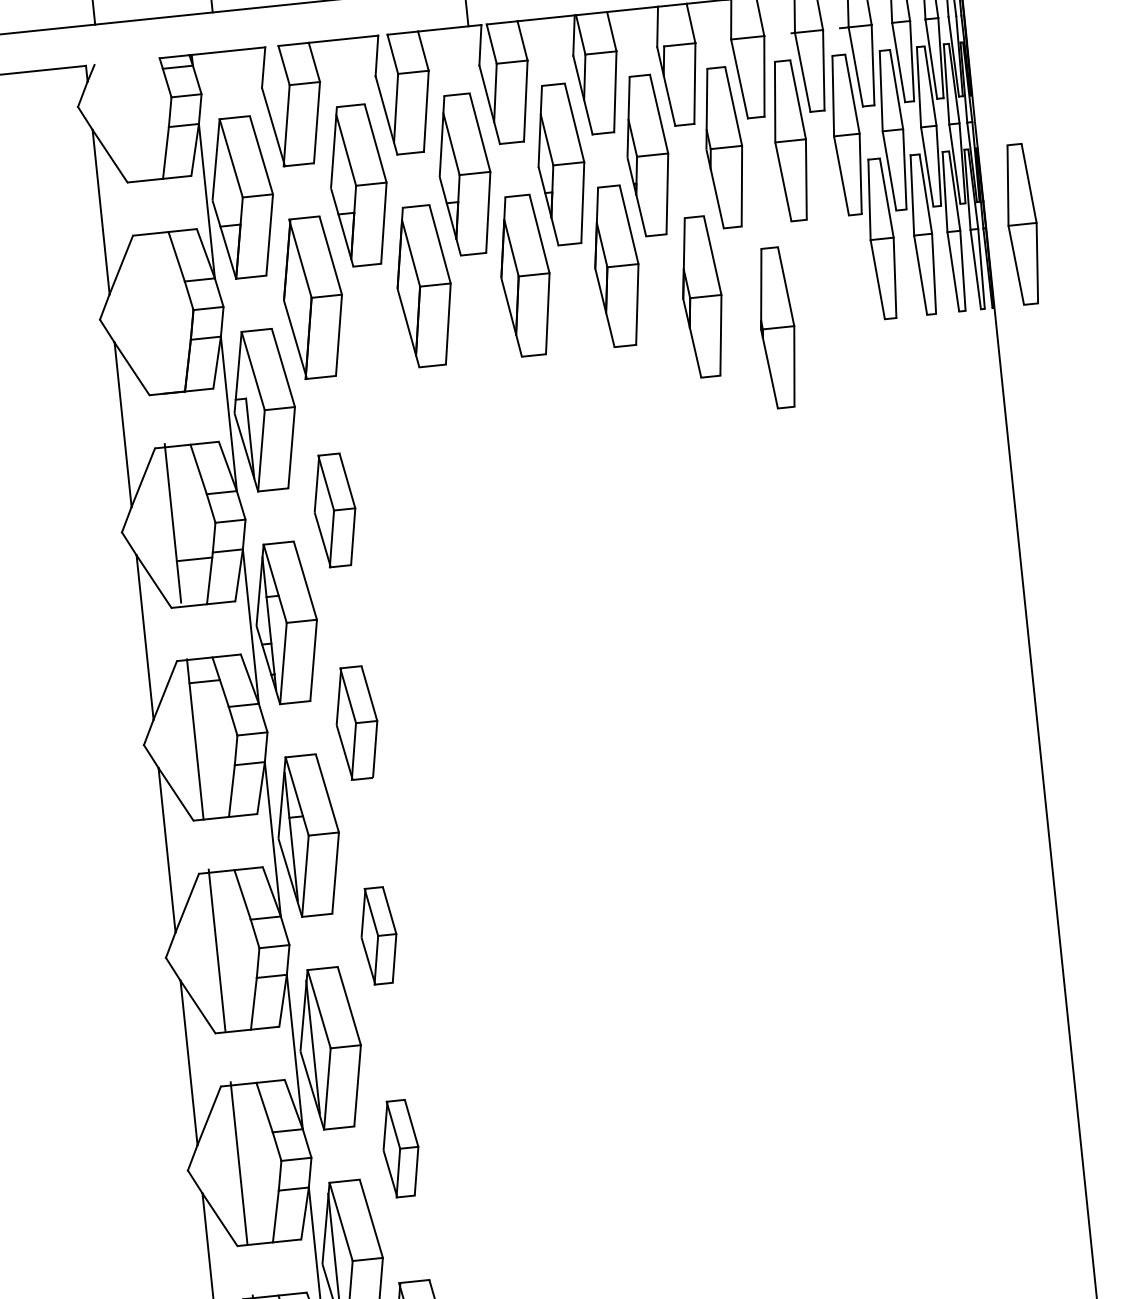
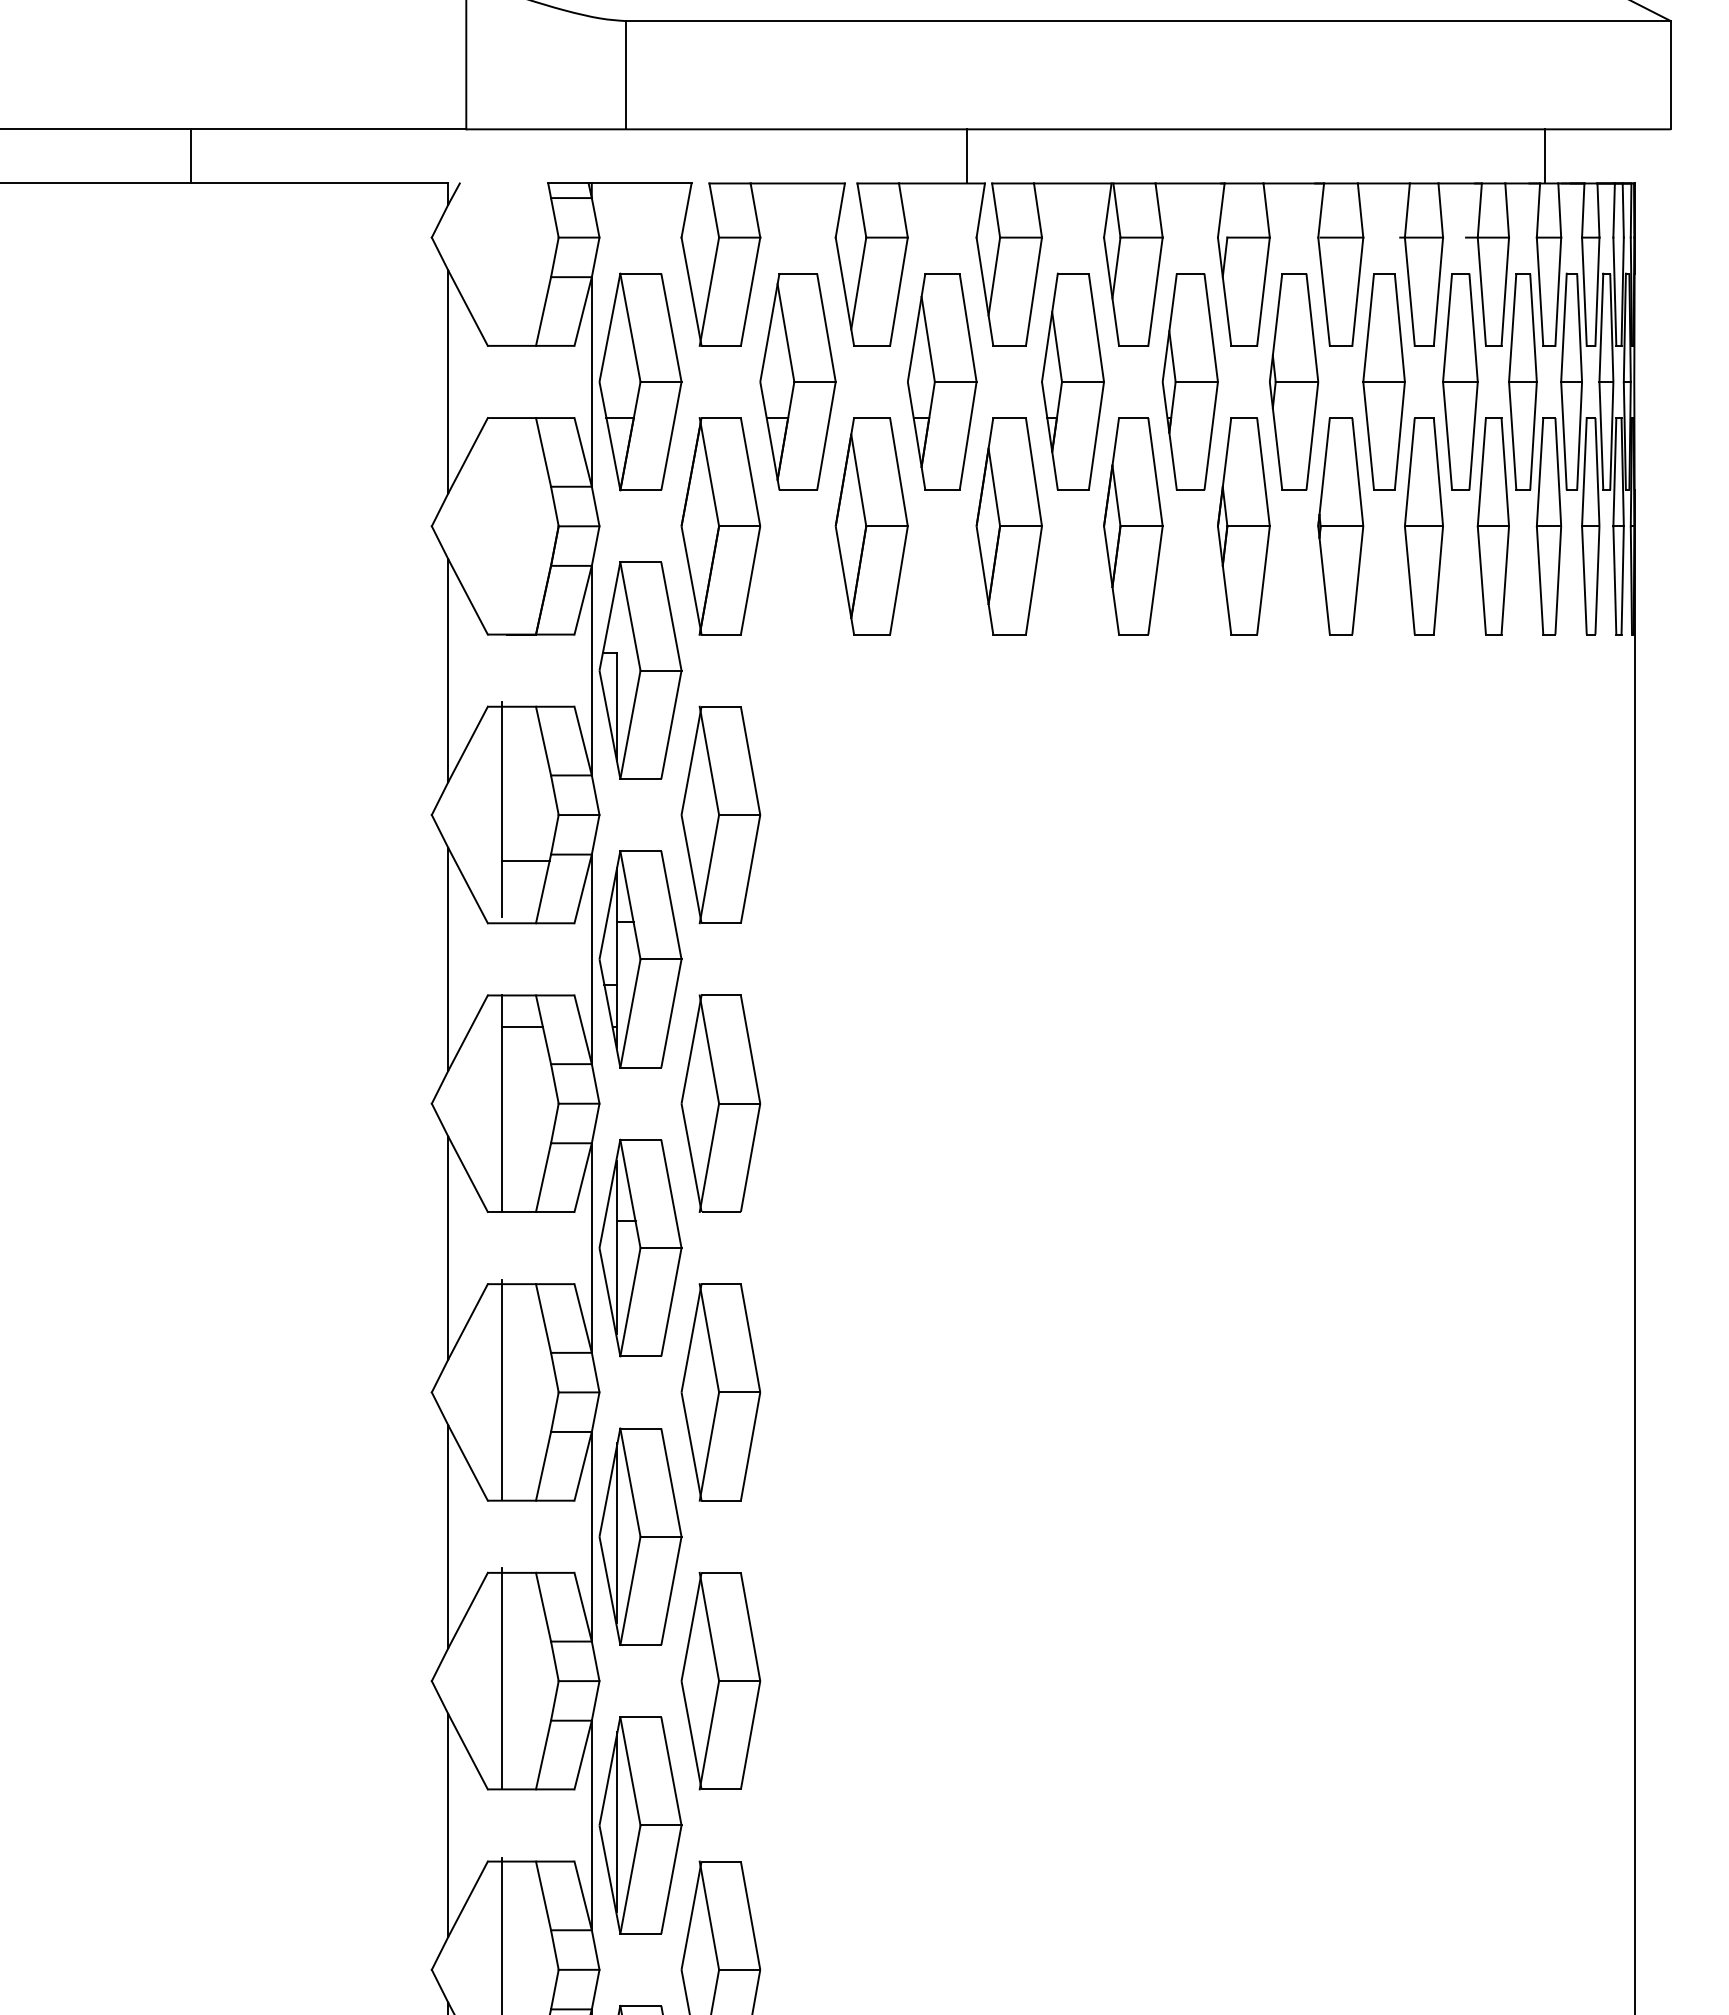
part: (1022, 224) -> (1423, 526), moved
part: (702, 297) -> (1243, 526), moved
part: (777, 328) -> (1340, 526), moved
part: (334, 510) -> (720, 814), size x1.43
part: (356, 723) -> (720, 1103), size x1.43
part: (378, 935) -> (720, 1392), size x1.67
part: (400, 1148) -> (720, 1681), size x1.67

